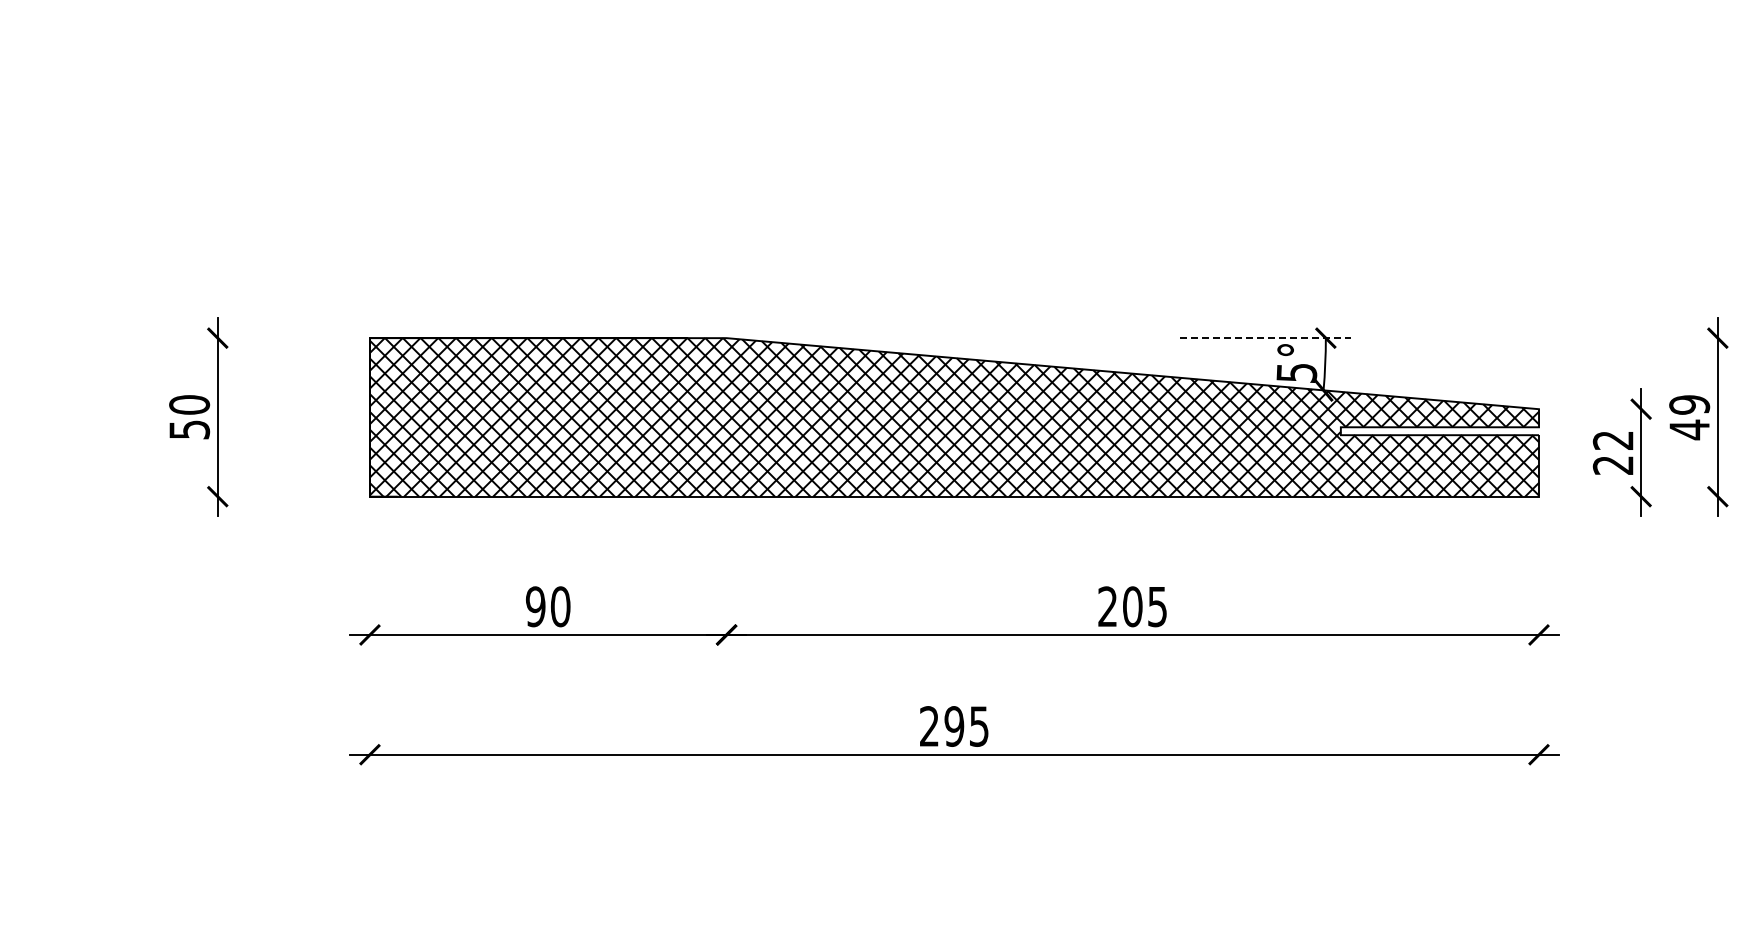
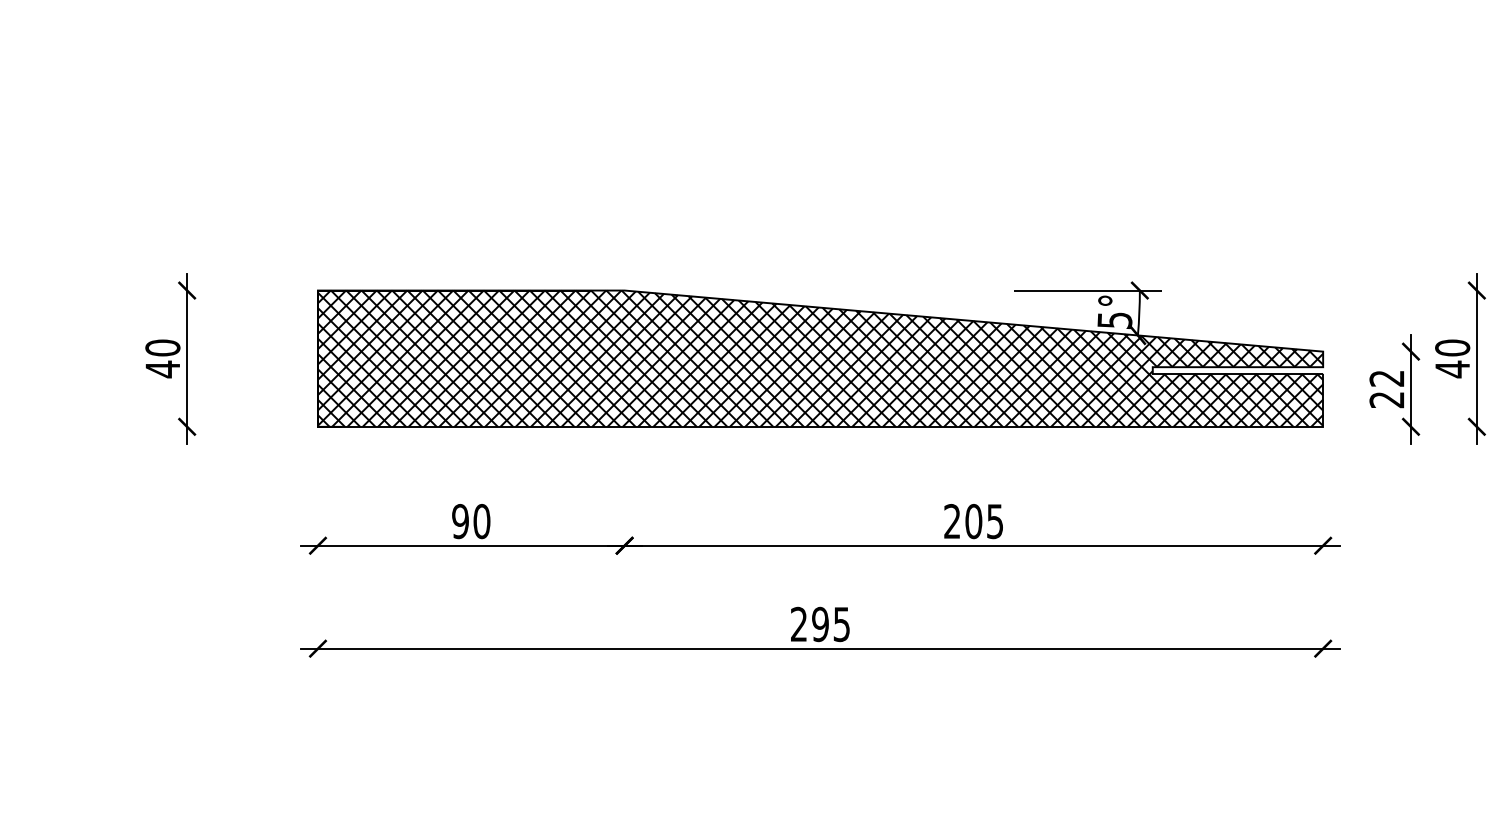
line: (1265, 338) -> (1087, 290), dashed -> solid
text: (1689, 404) -> (1452, 347), 49 -> 40
text: (189, 429) -> (162, 369), 50 -> 40

